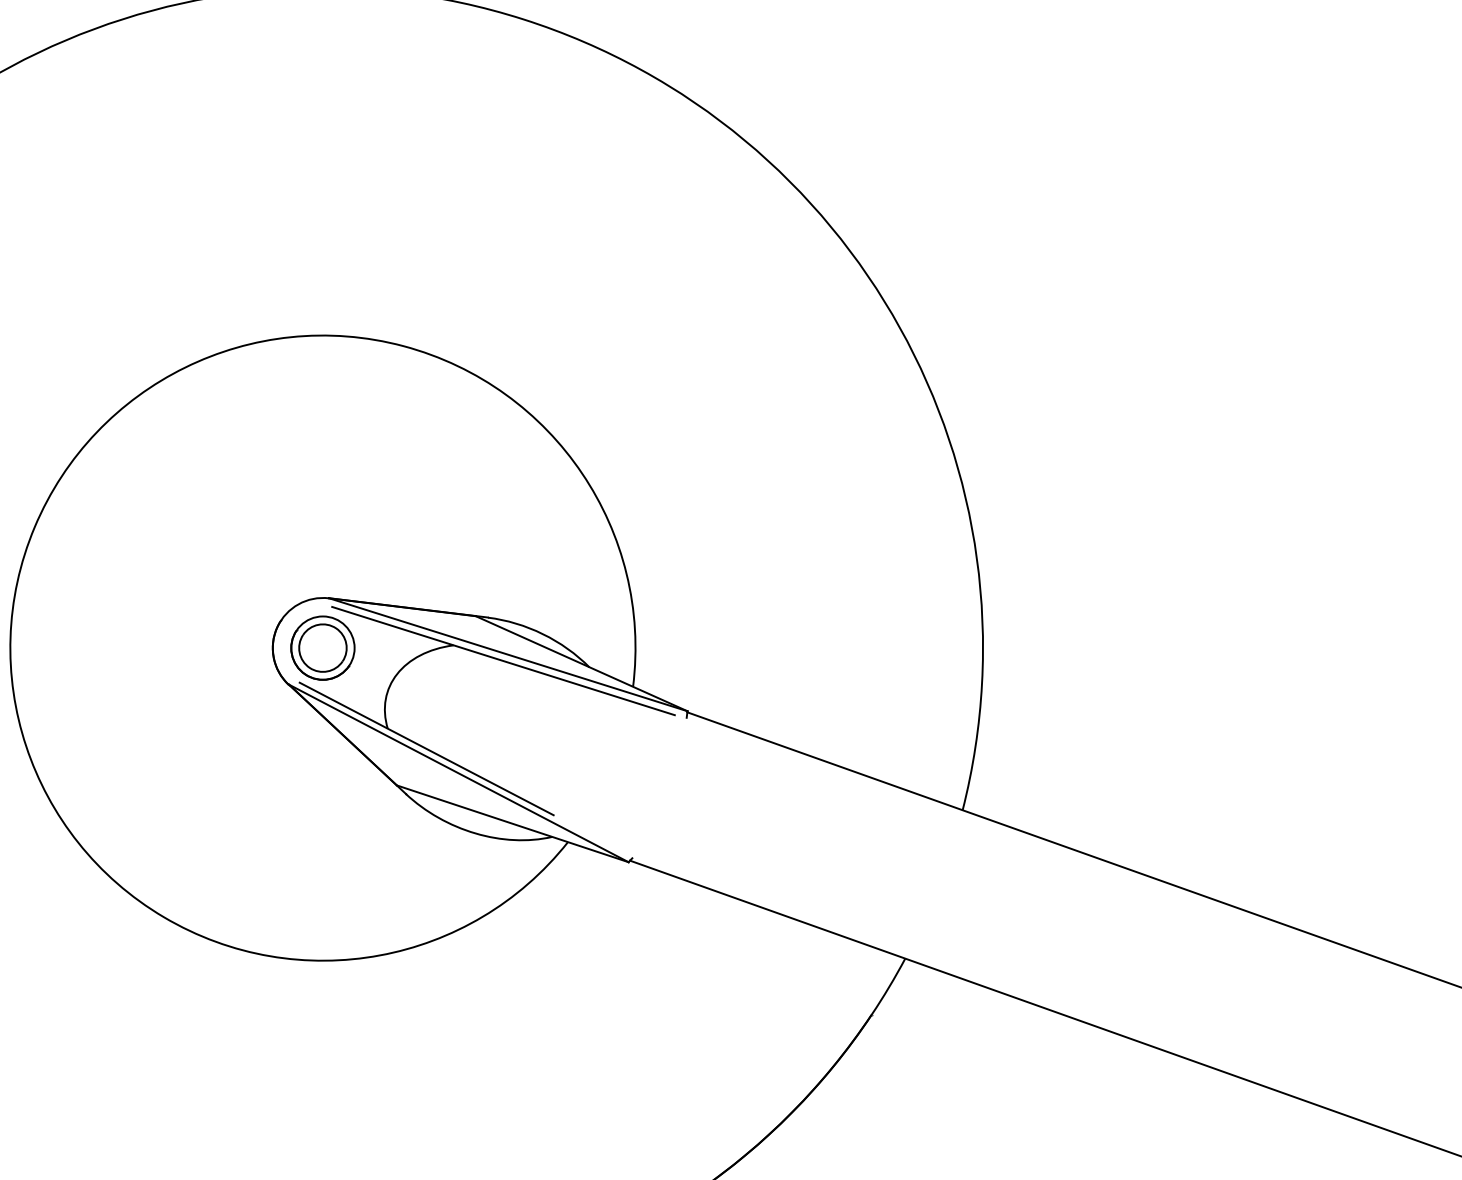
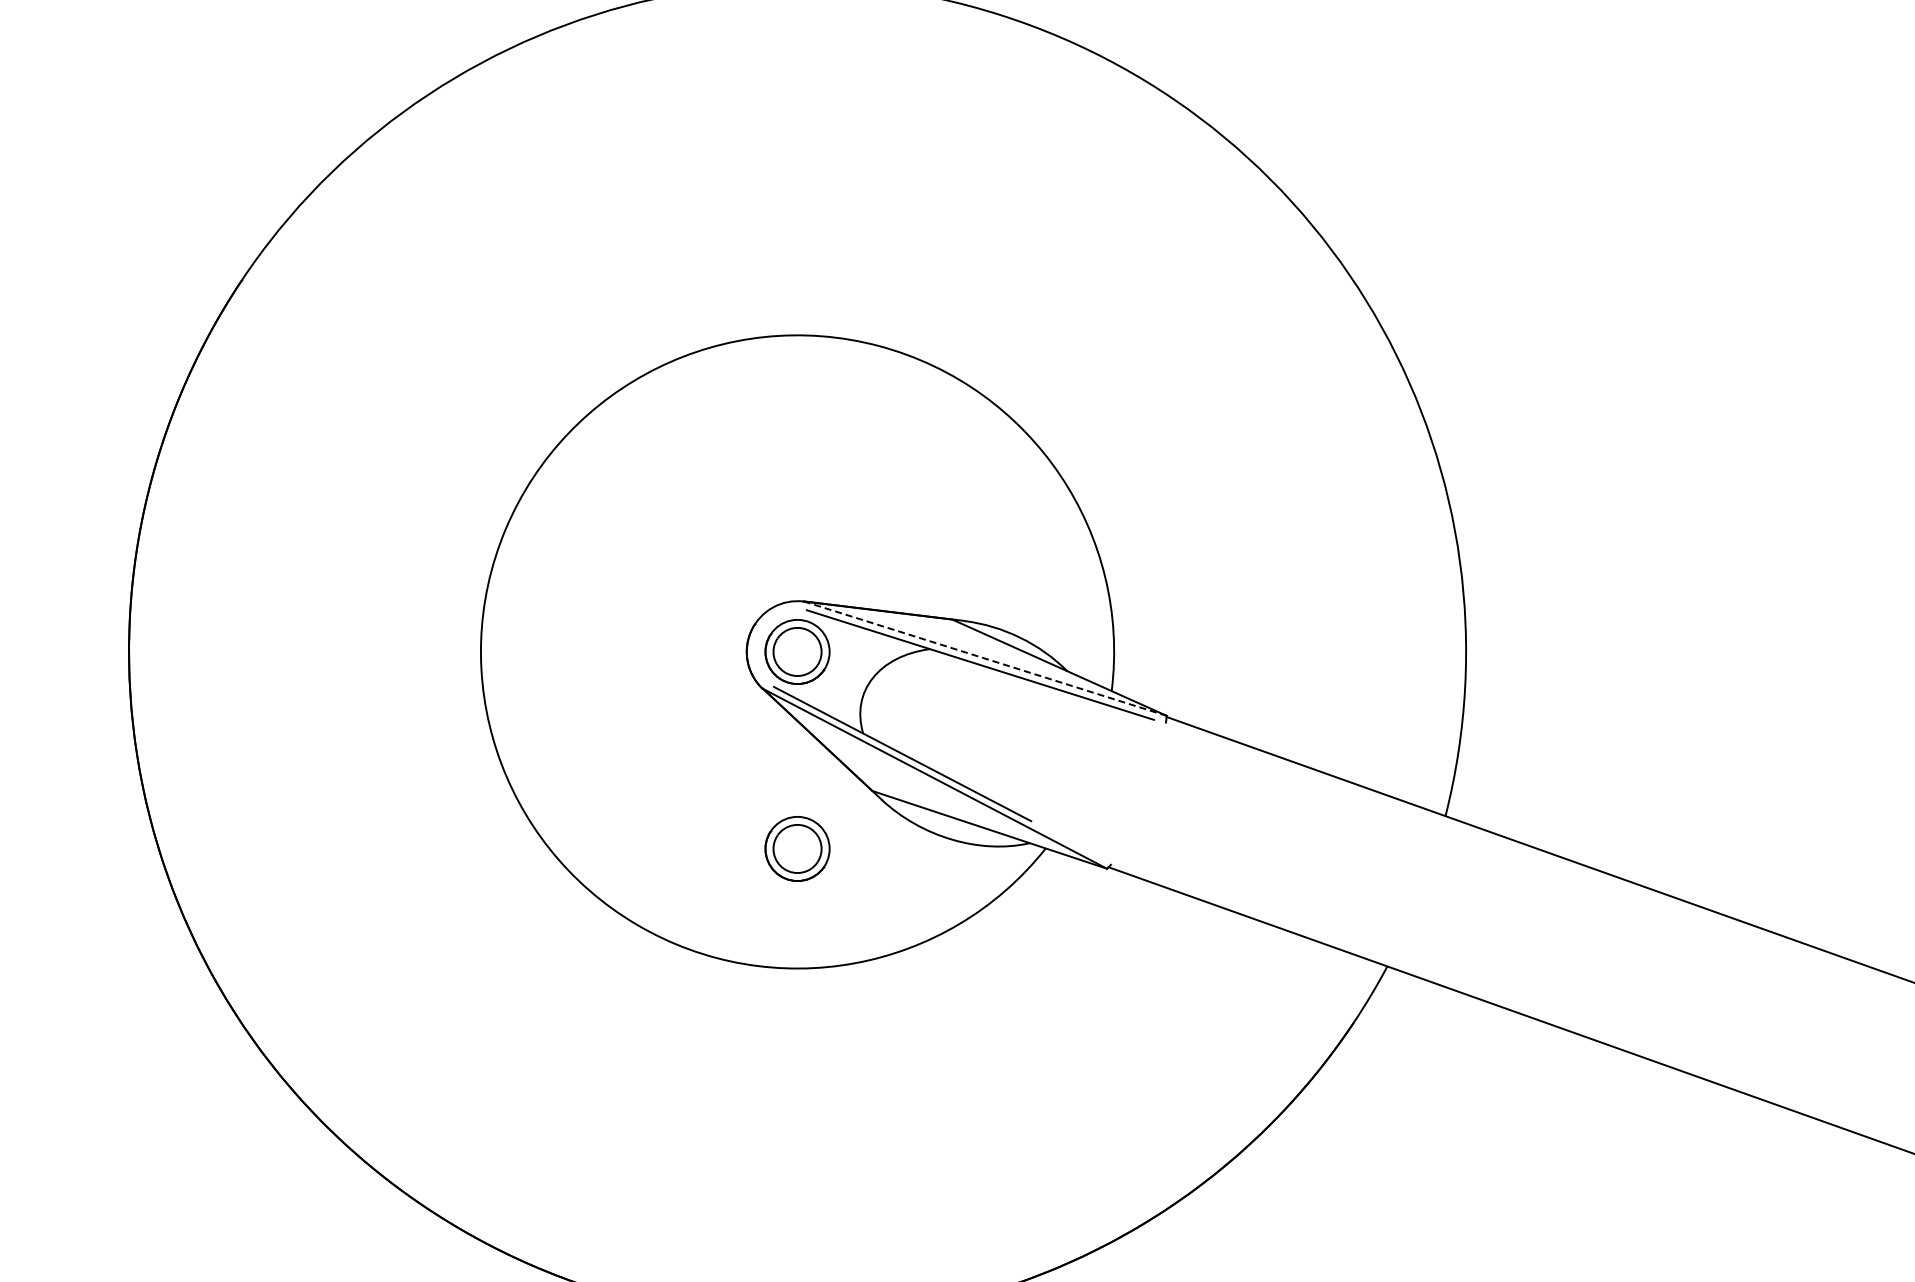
line: (508, 654) -> (985, 658), solid -> dashed
part: (322, 842) -> (797, 848), added

